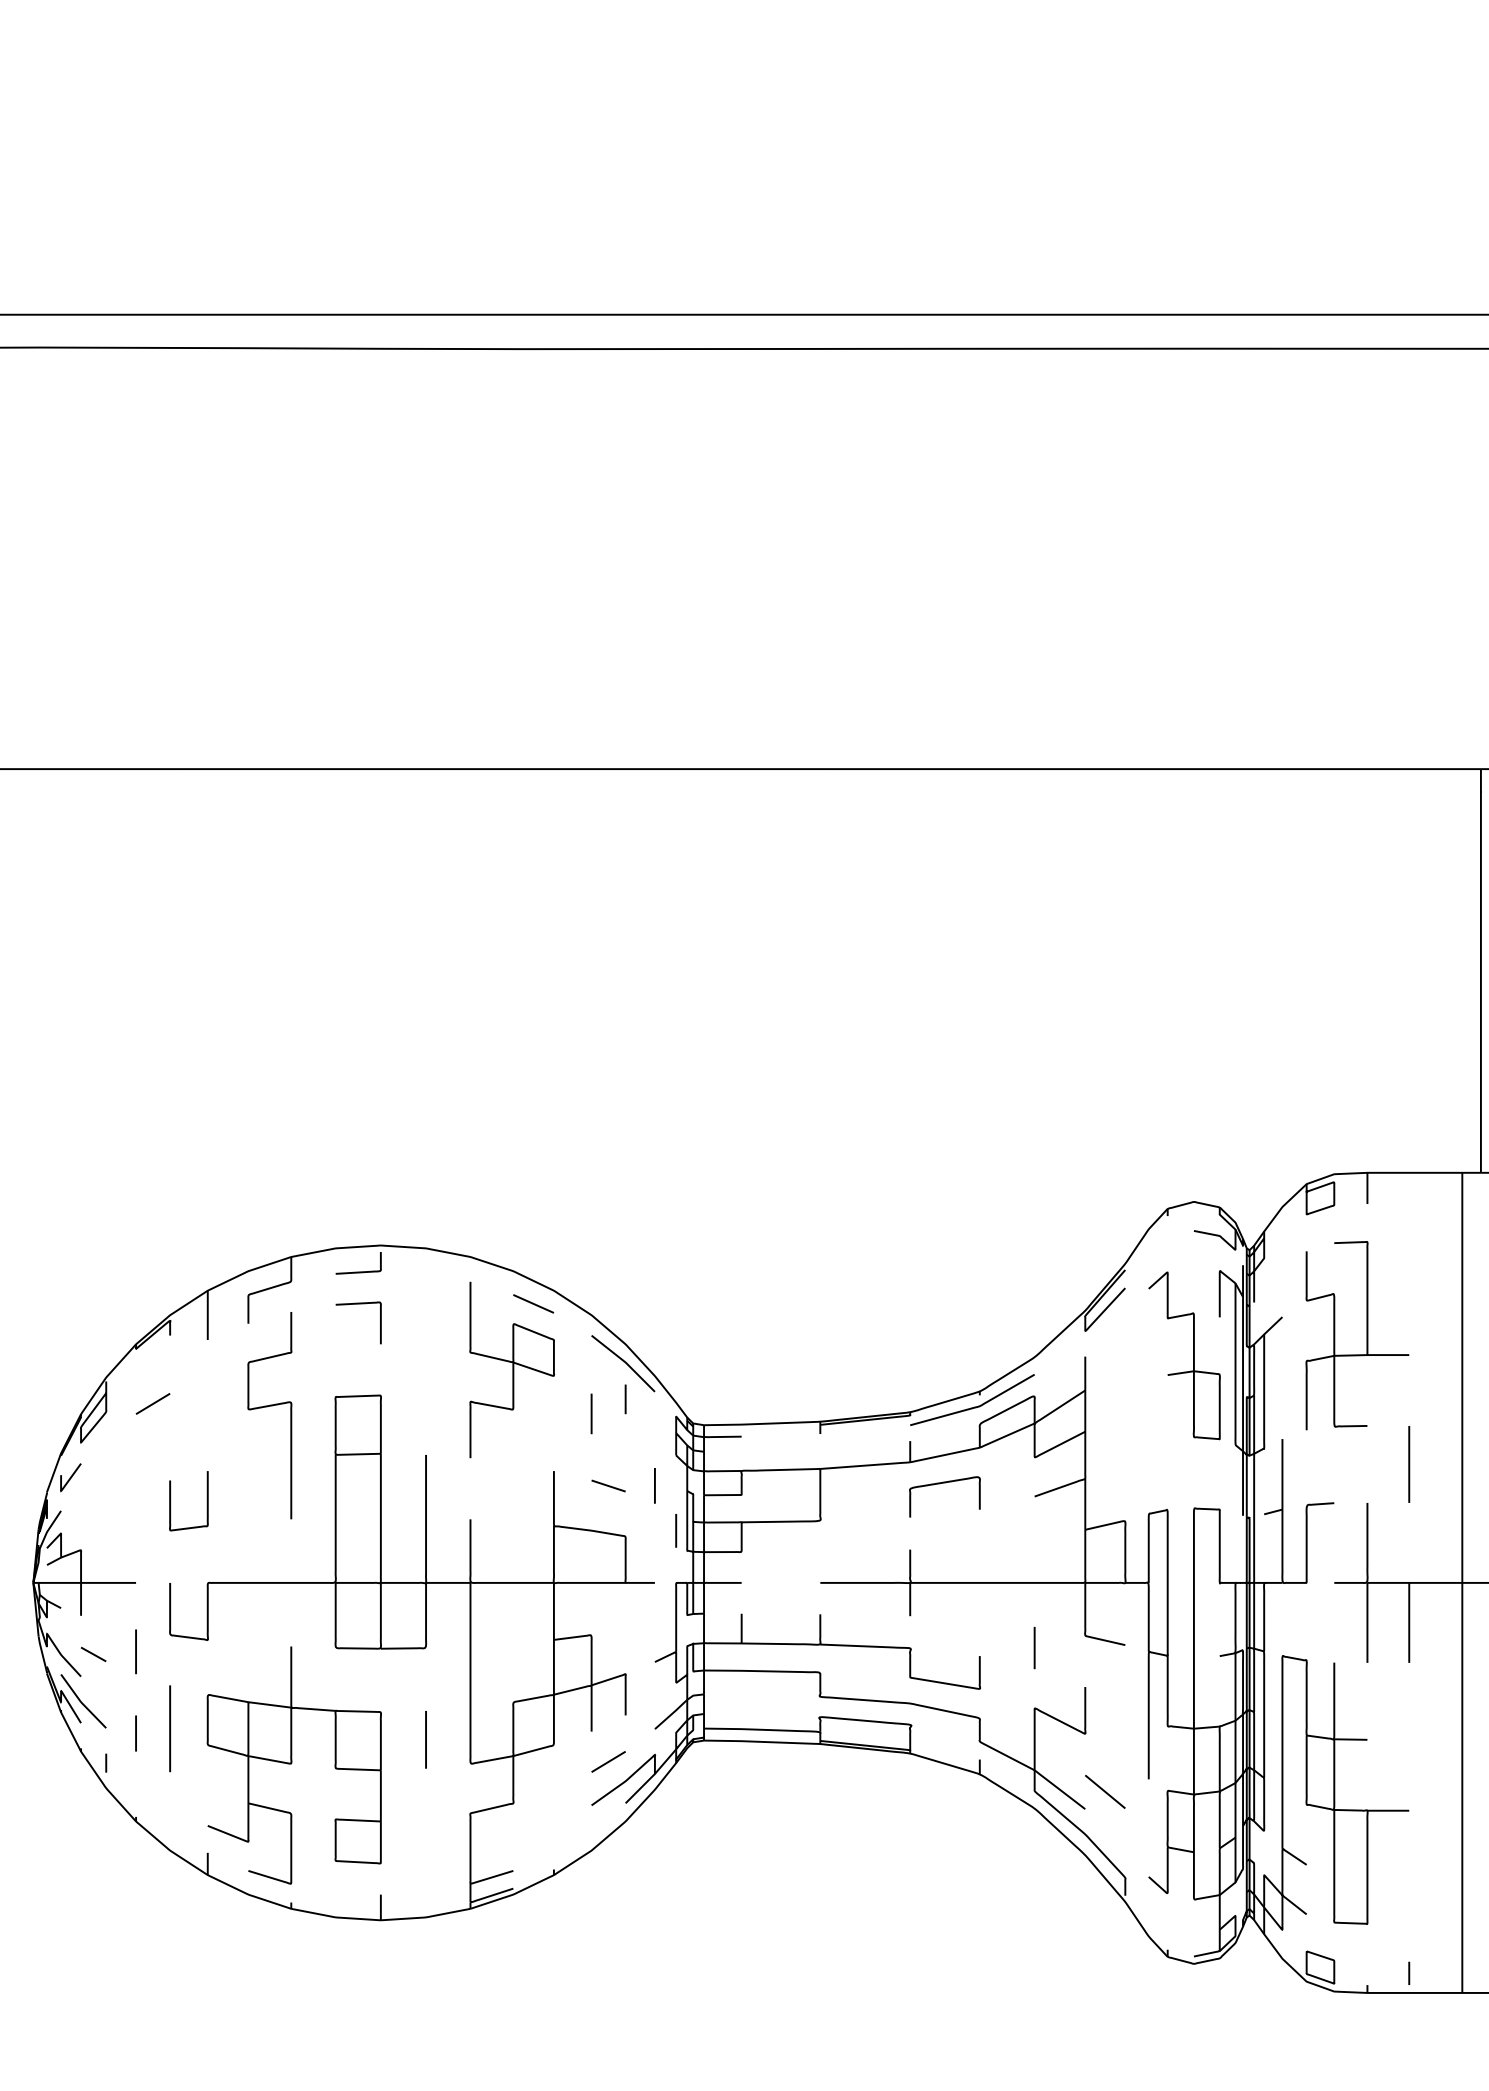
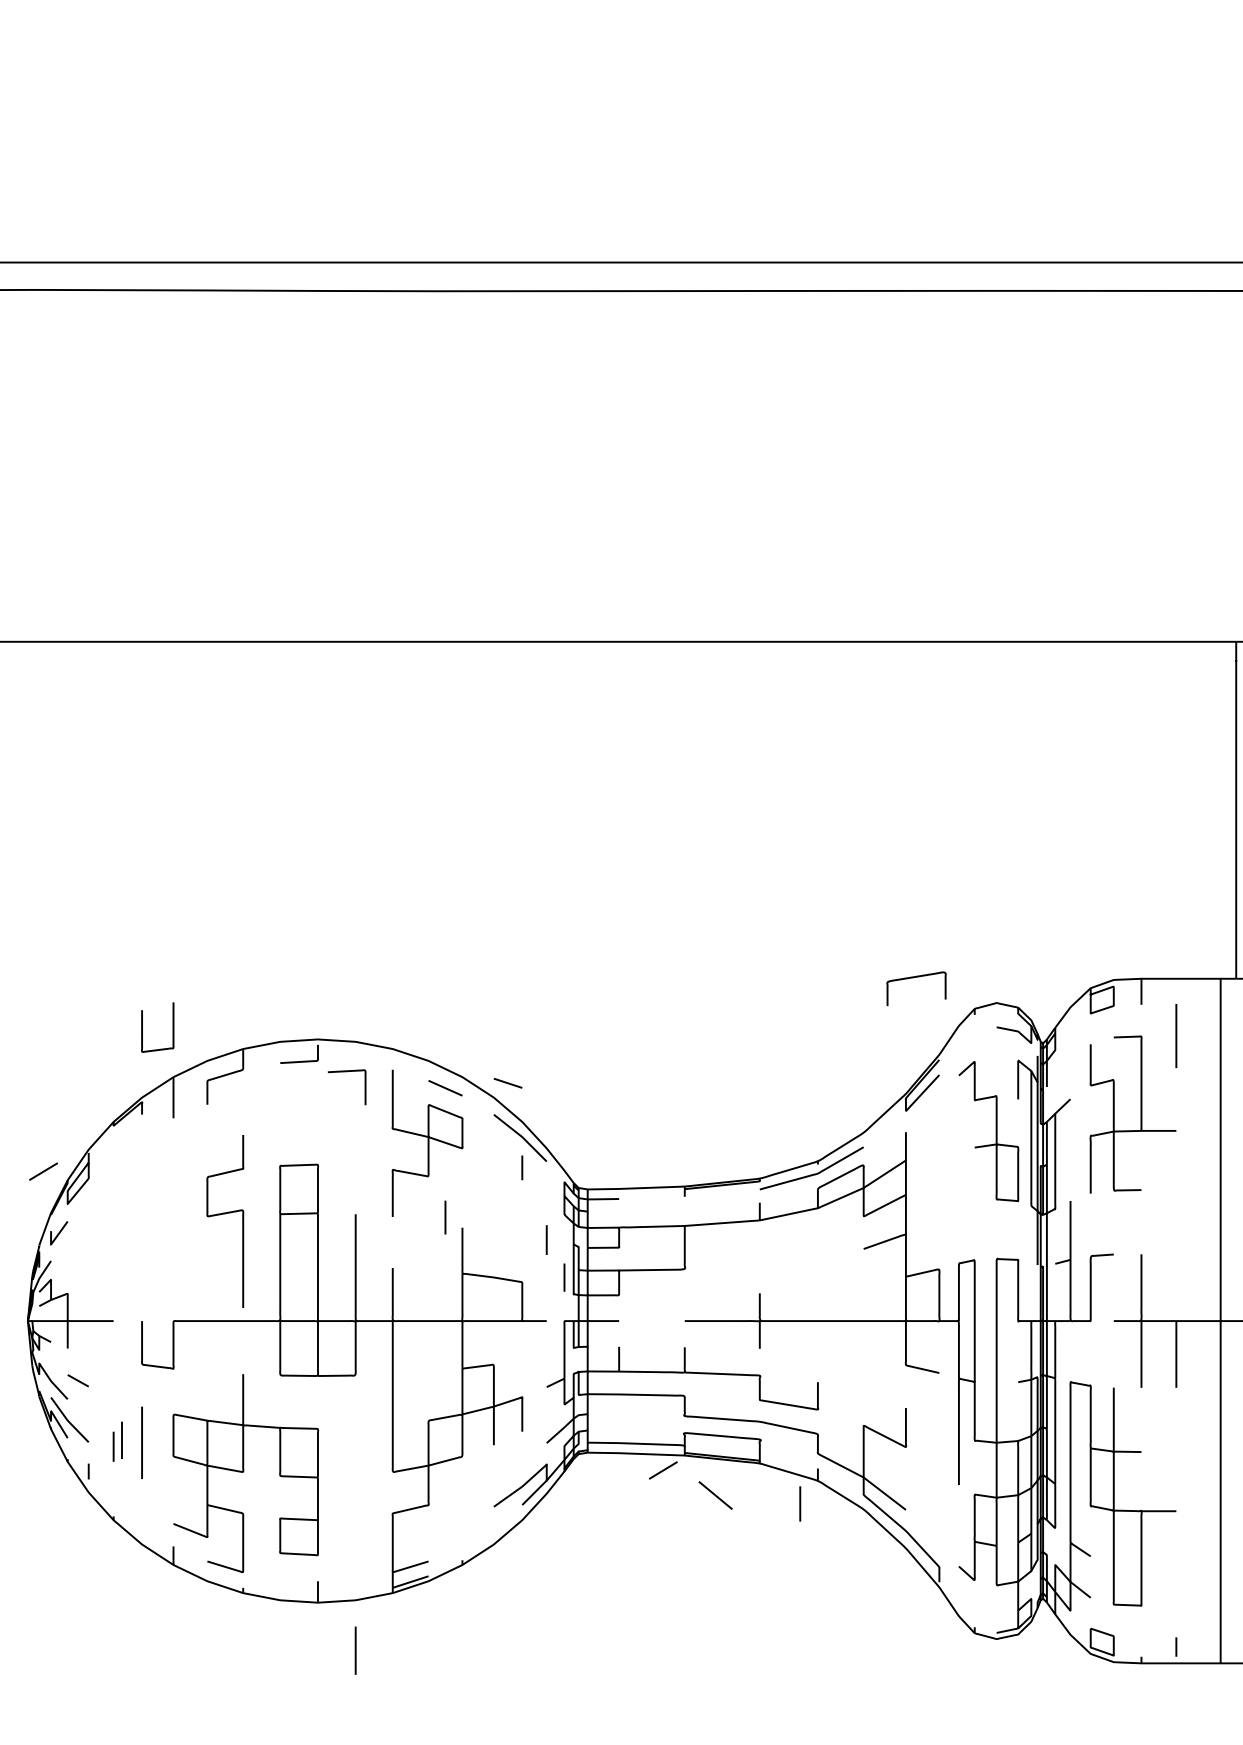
curve: (358, 1304) -> (346, 1071), moved
line: (152, 1403) -> (43, 1171), moved
curve: (267, 1407) -> (223, 1214), moved
line: (591, 1413) -> (445, 1217), moved
line: (1409, 1464) -> (1176, 1036), moved
curve: (944, 1483) -> (916, 977), moved
line: (608, 1485) -> (507, 1082), moved
curve: (170, 1501) -> (142, 1027), moved
line: (1034, 1647) -> (800, 1503), moved
line: (135, 1651) -> (121, 1440), moved
line: (425, 1739) -> (355, 1650), moved
line: (608, 1761) -> (663, 1470), moved
line: (1105, 1791) -> (715, 1495), moved

